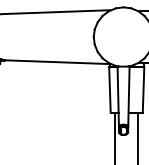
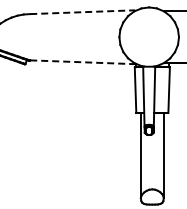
line: (56, 12) -> (82, 12), solid -> dashed
line: (56, 62) -> (82, 62), solid -> dashed

